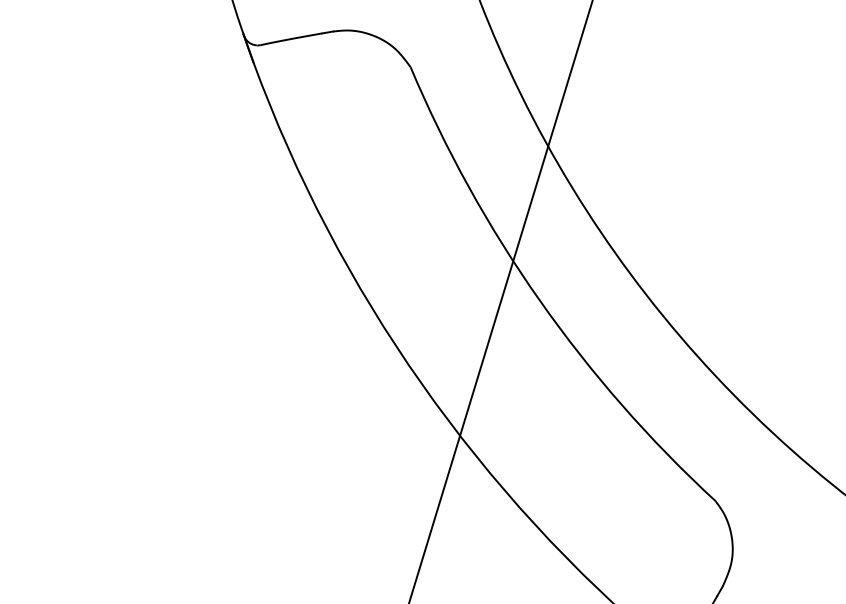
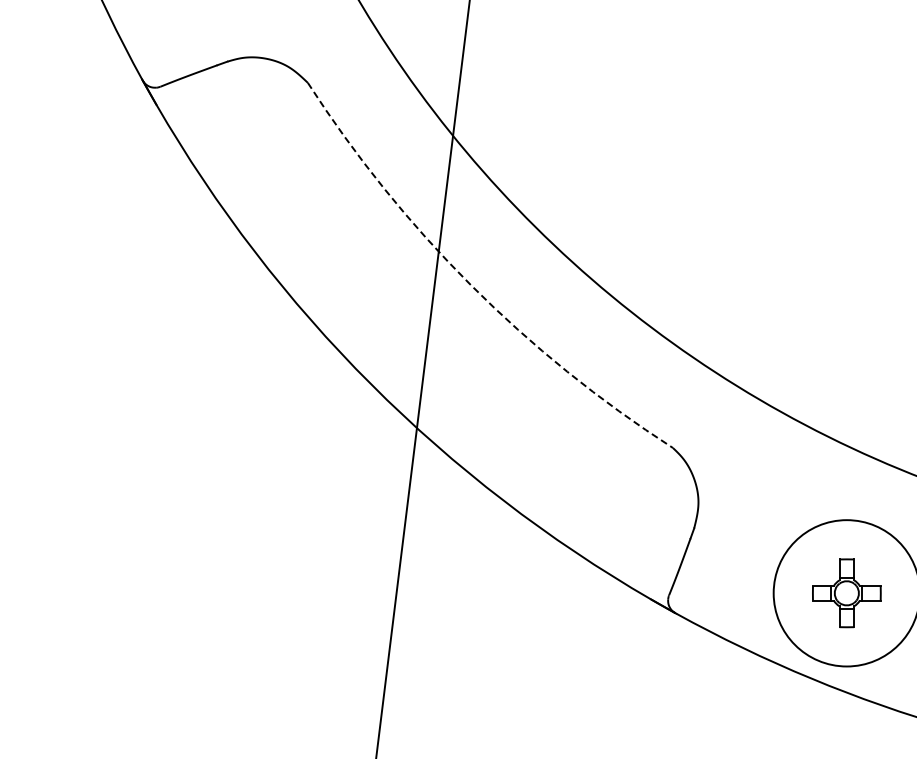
arc: (539, 300) -> (470, 285), solid -> dashed

